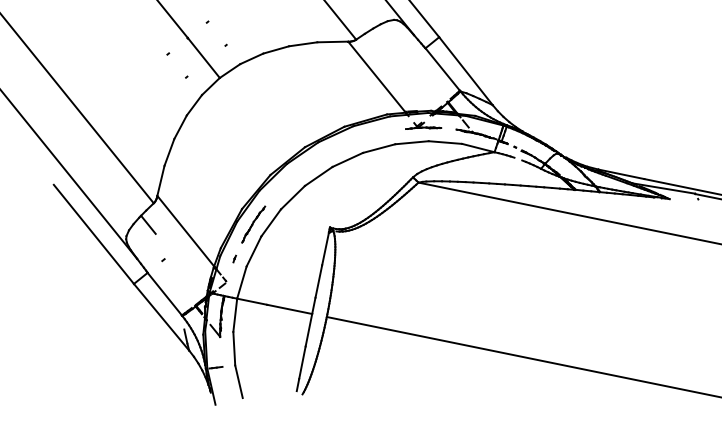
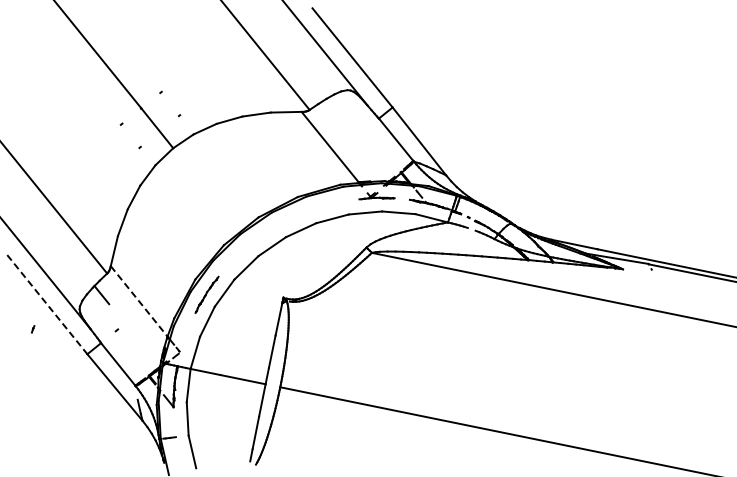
line: (186, 231) -> (139, 301), solid -> dashed
line: (94, 234) -> (47, 304), solid -> dashed
part: (235, 259) -> (33, 329), moved

